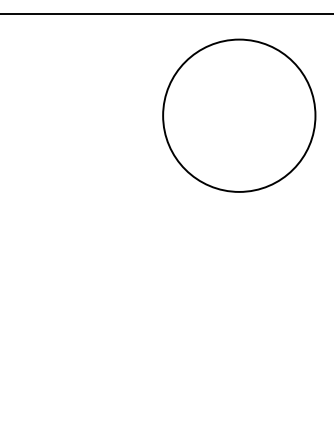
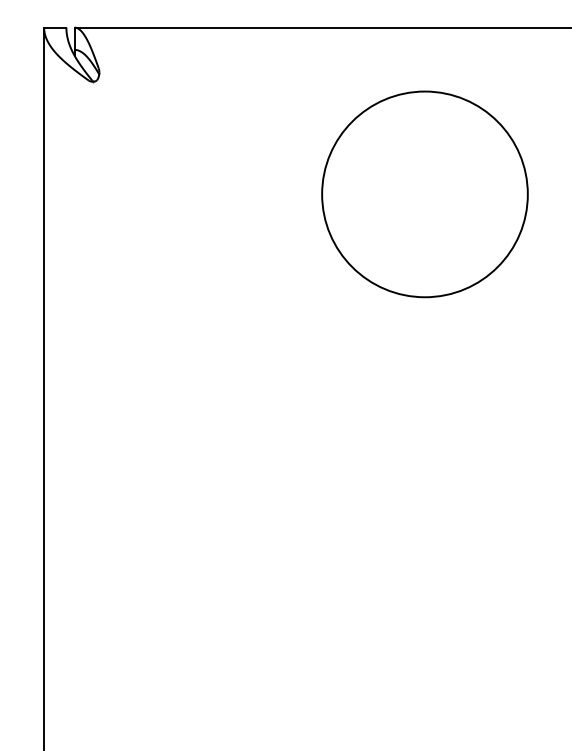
circle: (238, 115) -> (424, 194), moved

